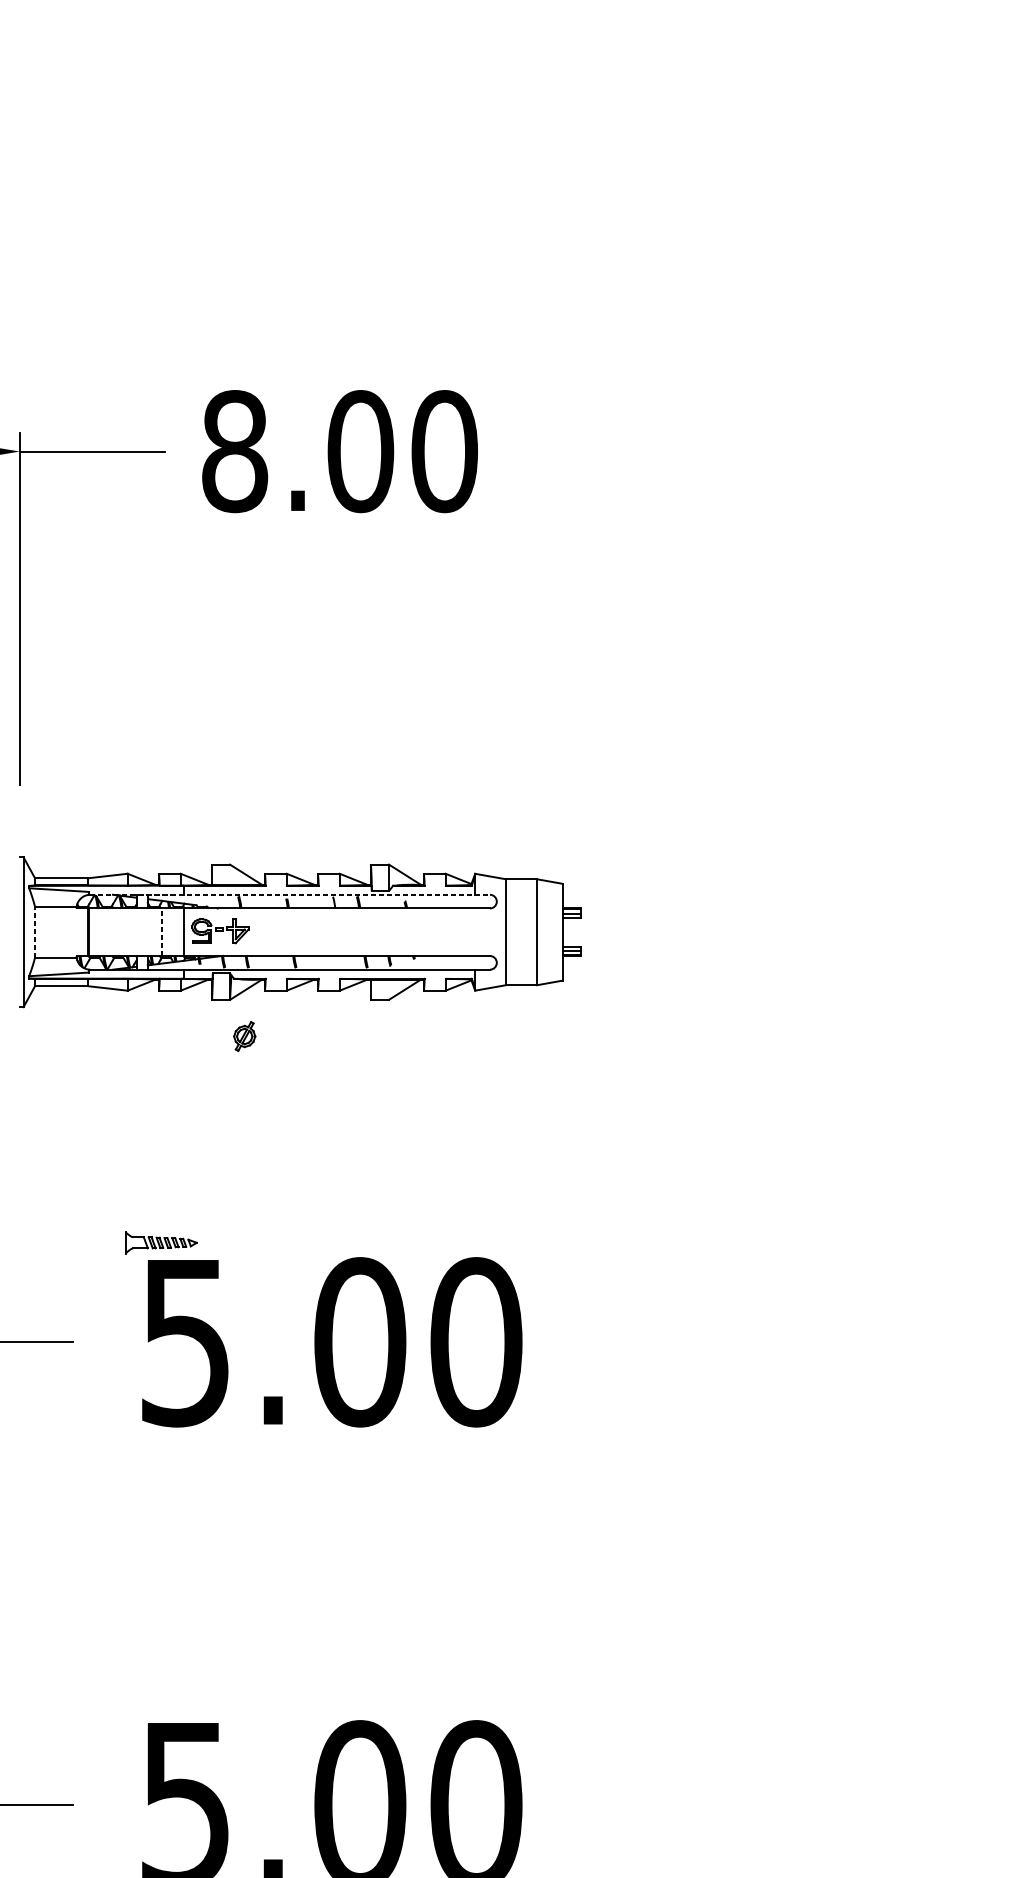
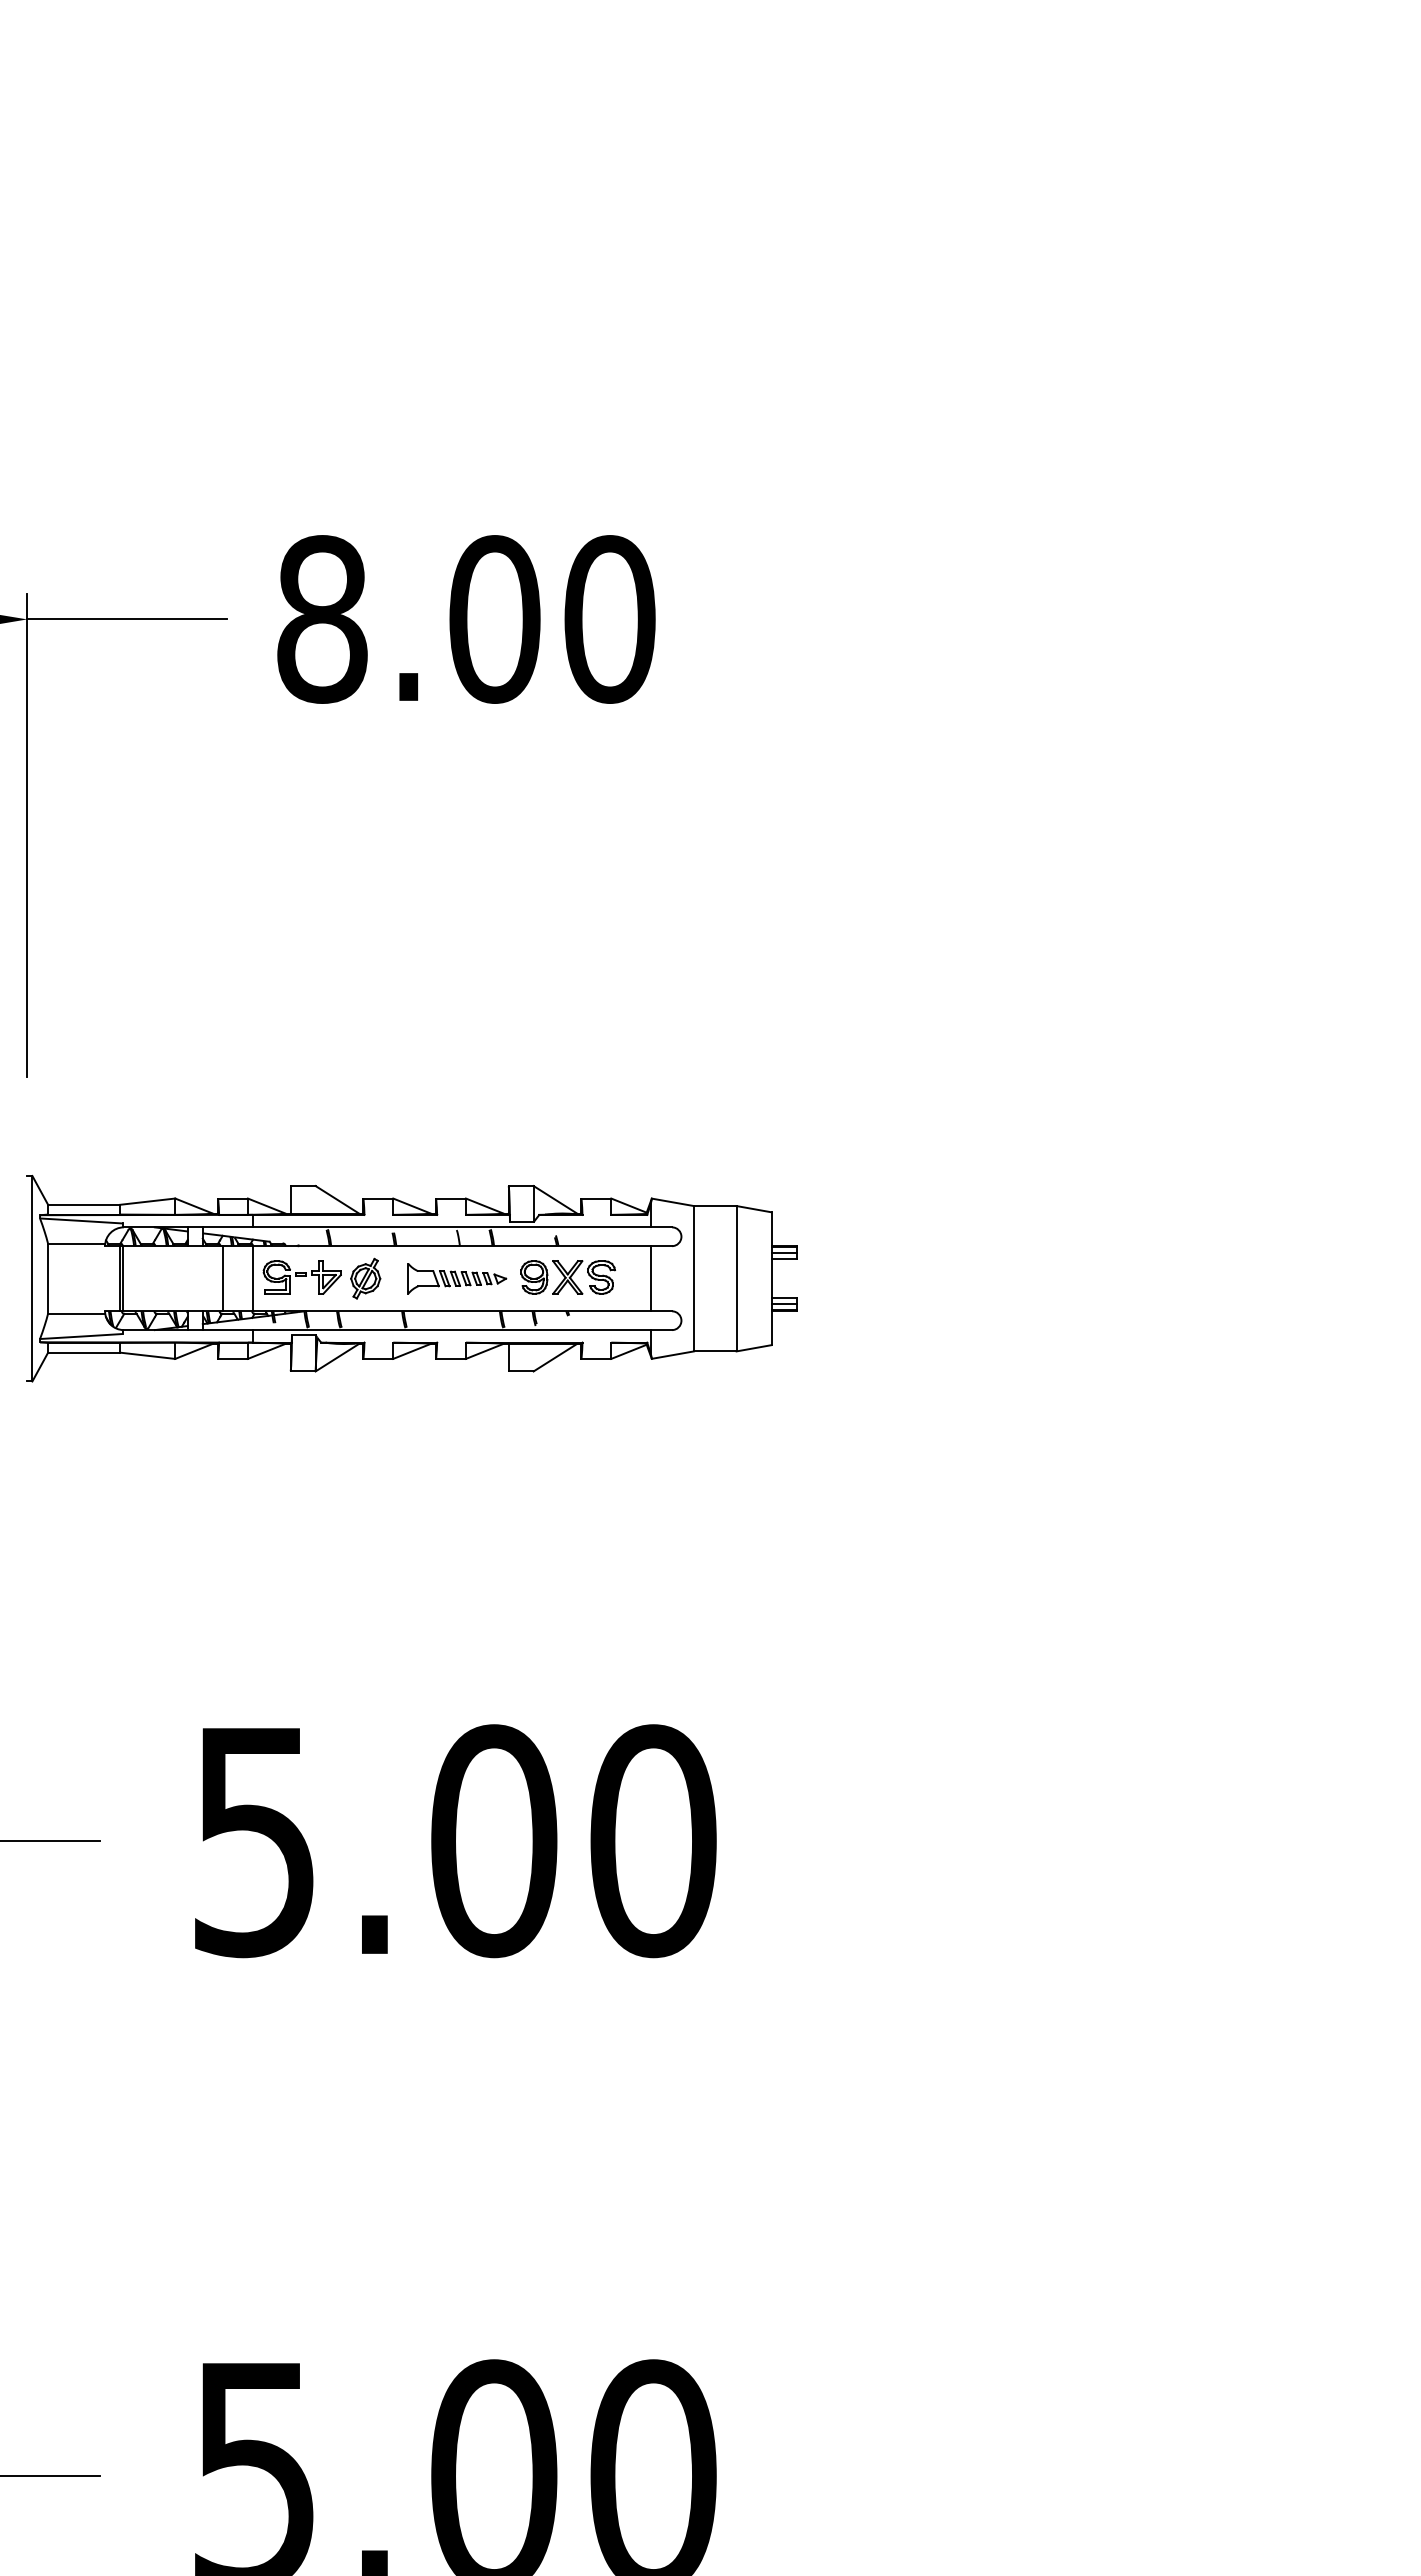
line: (290, 894) -> (398, 1227), dashed -> solid
part: (413, 931) -> (567, 1277), added
line: (35, 932) -> (48, 1278), dashed -> solid
line: (162, 932) -> (222, 1278), dashed -> solid
line: (474, 932) -> (651, 1278), added
part: (244, 1036) -> (365, 1278), moved
part: (161, 1242) -> (457, 1278), moved

